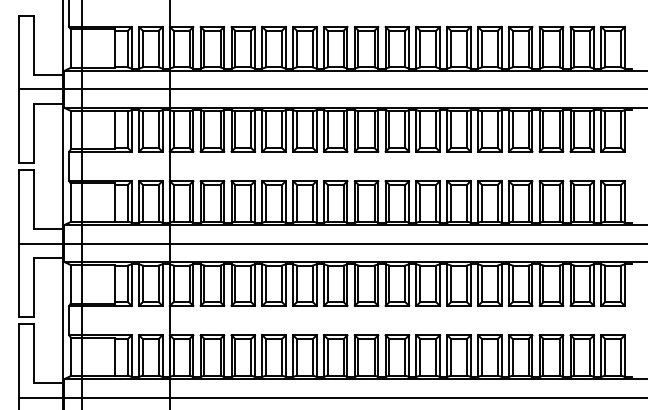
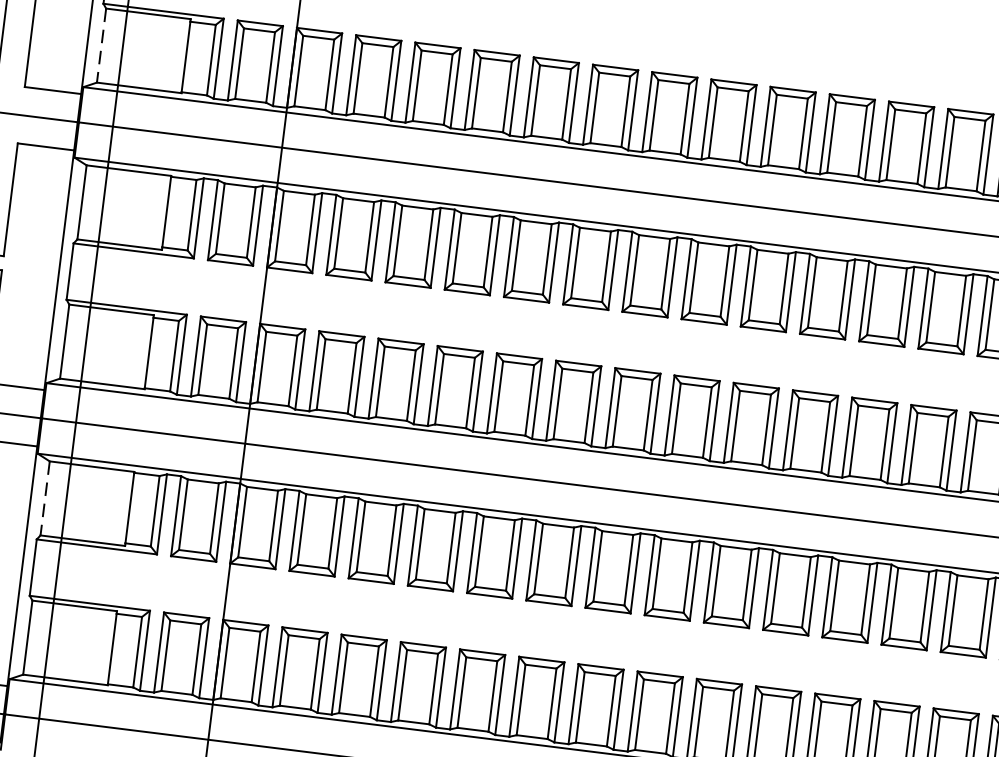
line: (70, 49) -> (100, 47), solid -> dashed
line: (70, 284) -> (44, 498), solid -> dashed

